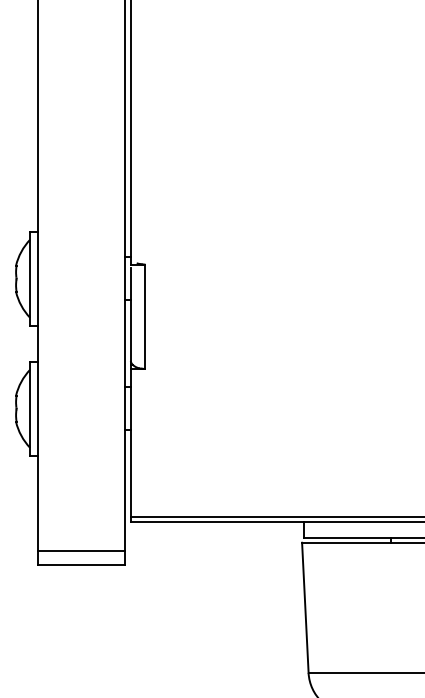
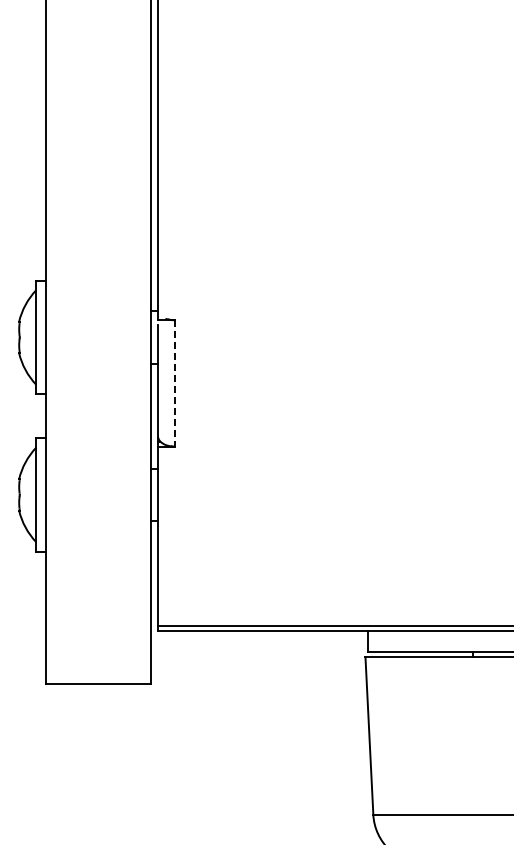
line: (144, 316) -> (174, 383), solid -> dashed
line: (80, 550) -> (97, 666), removed

